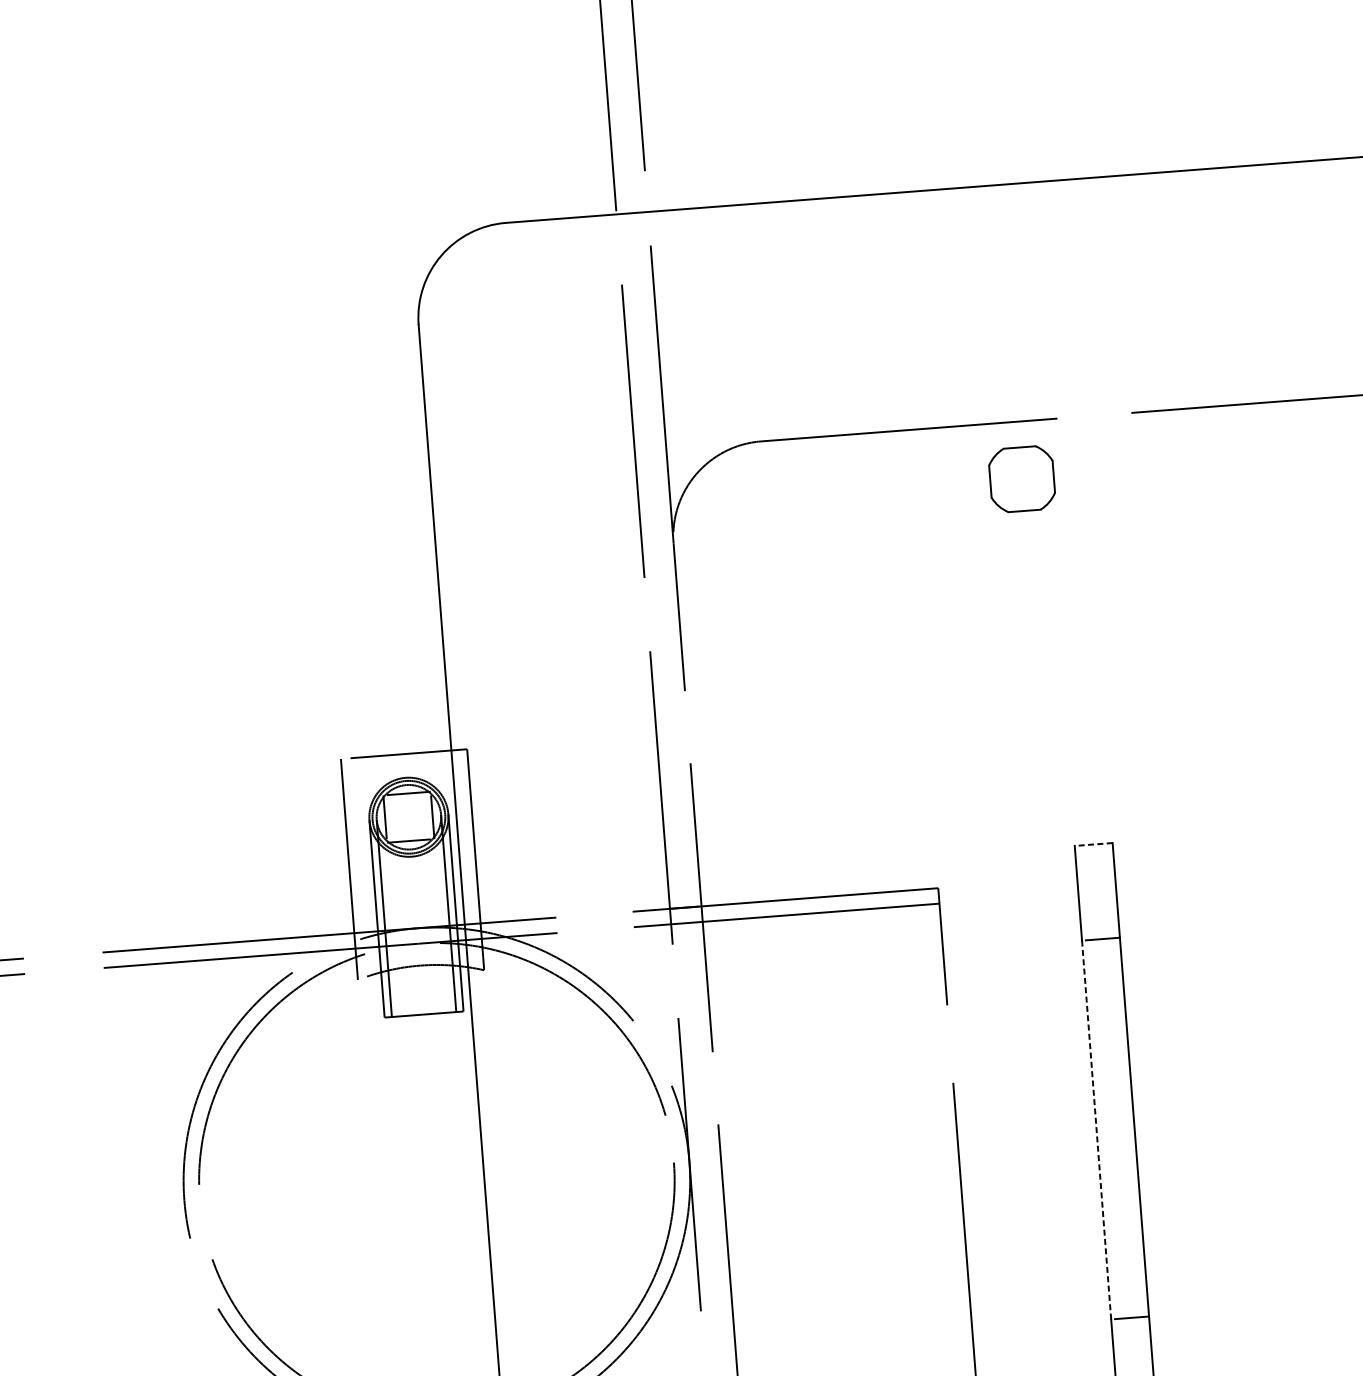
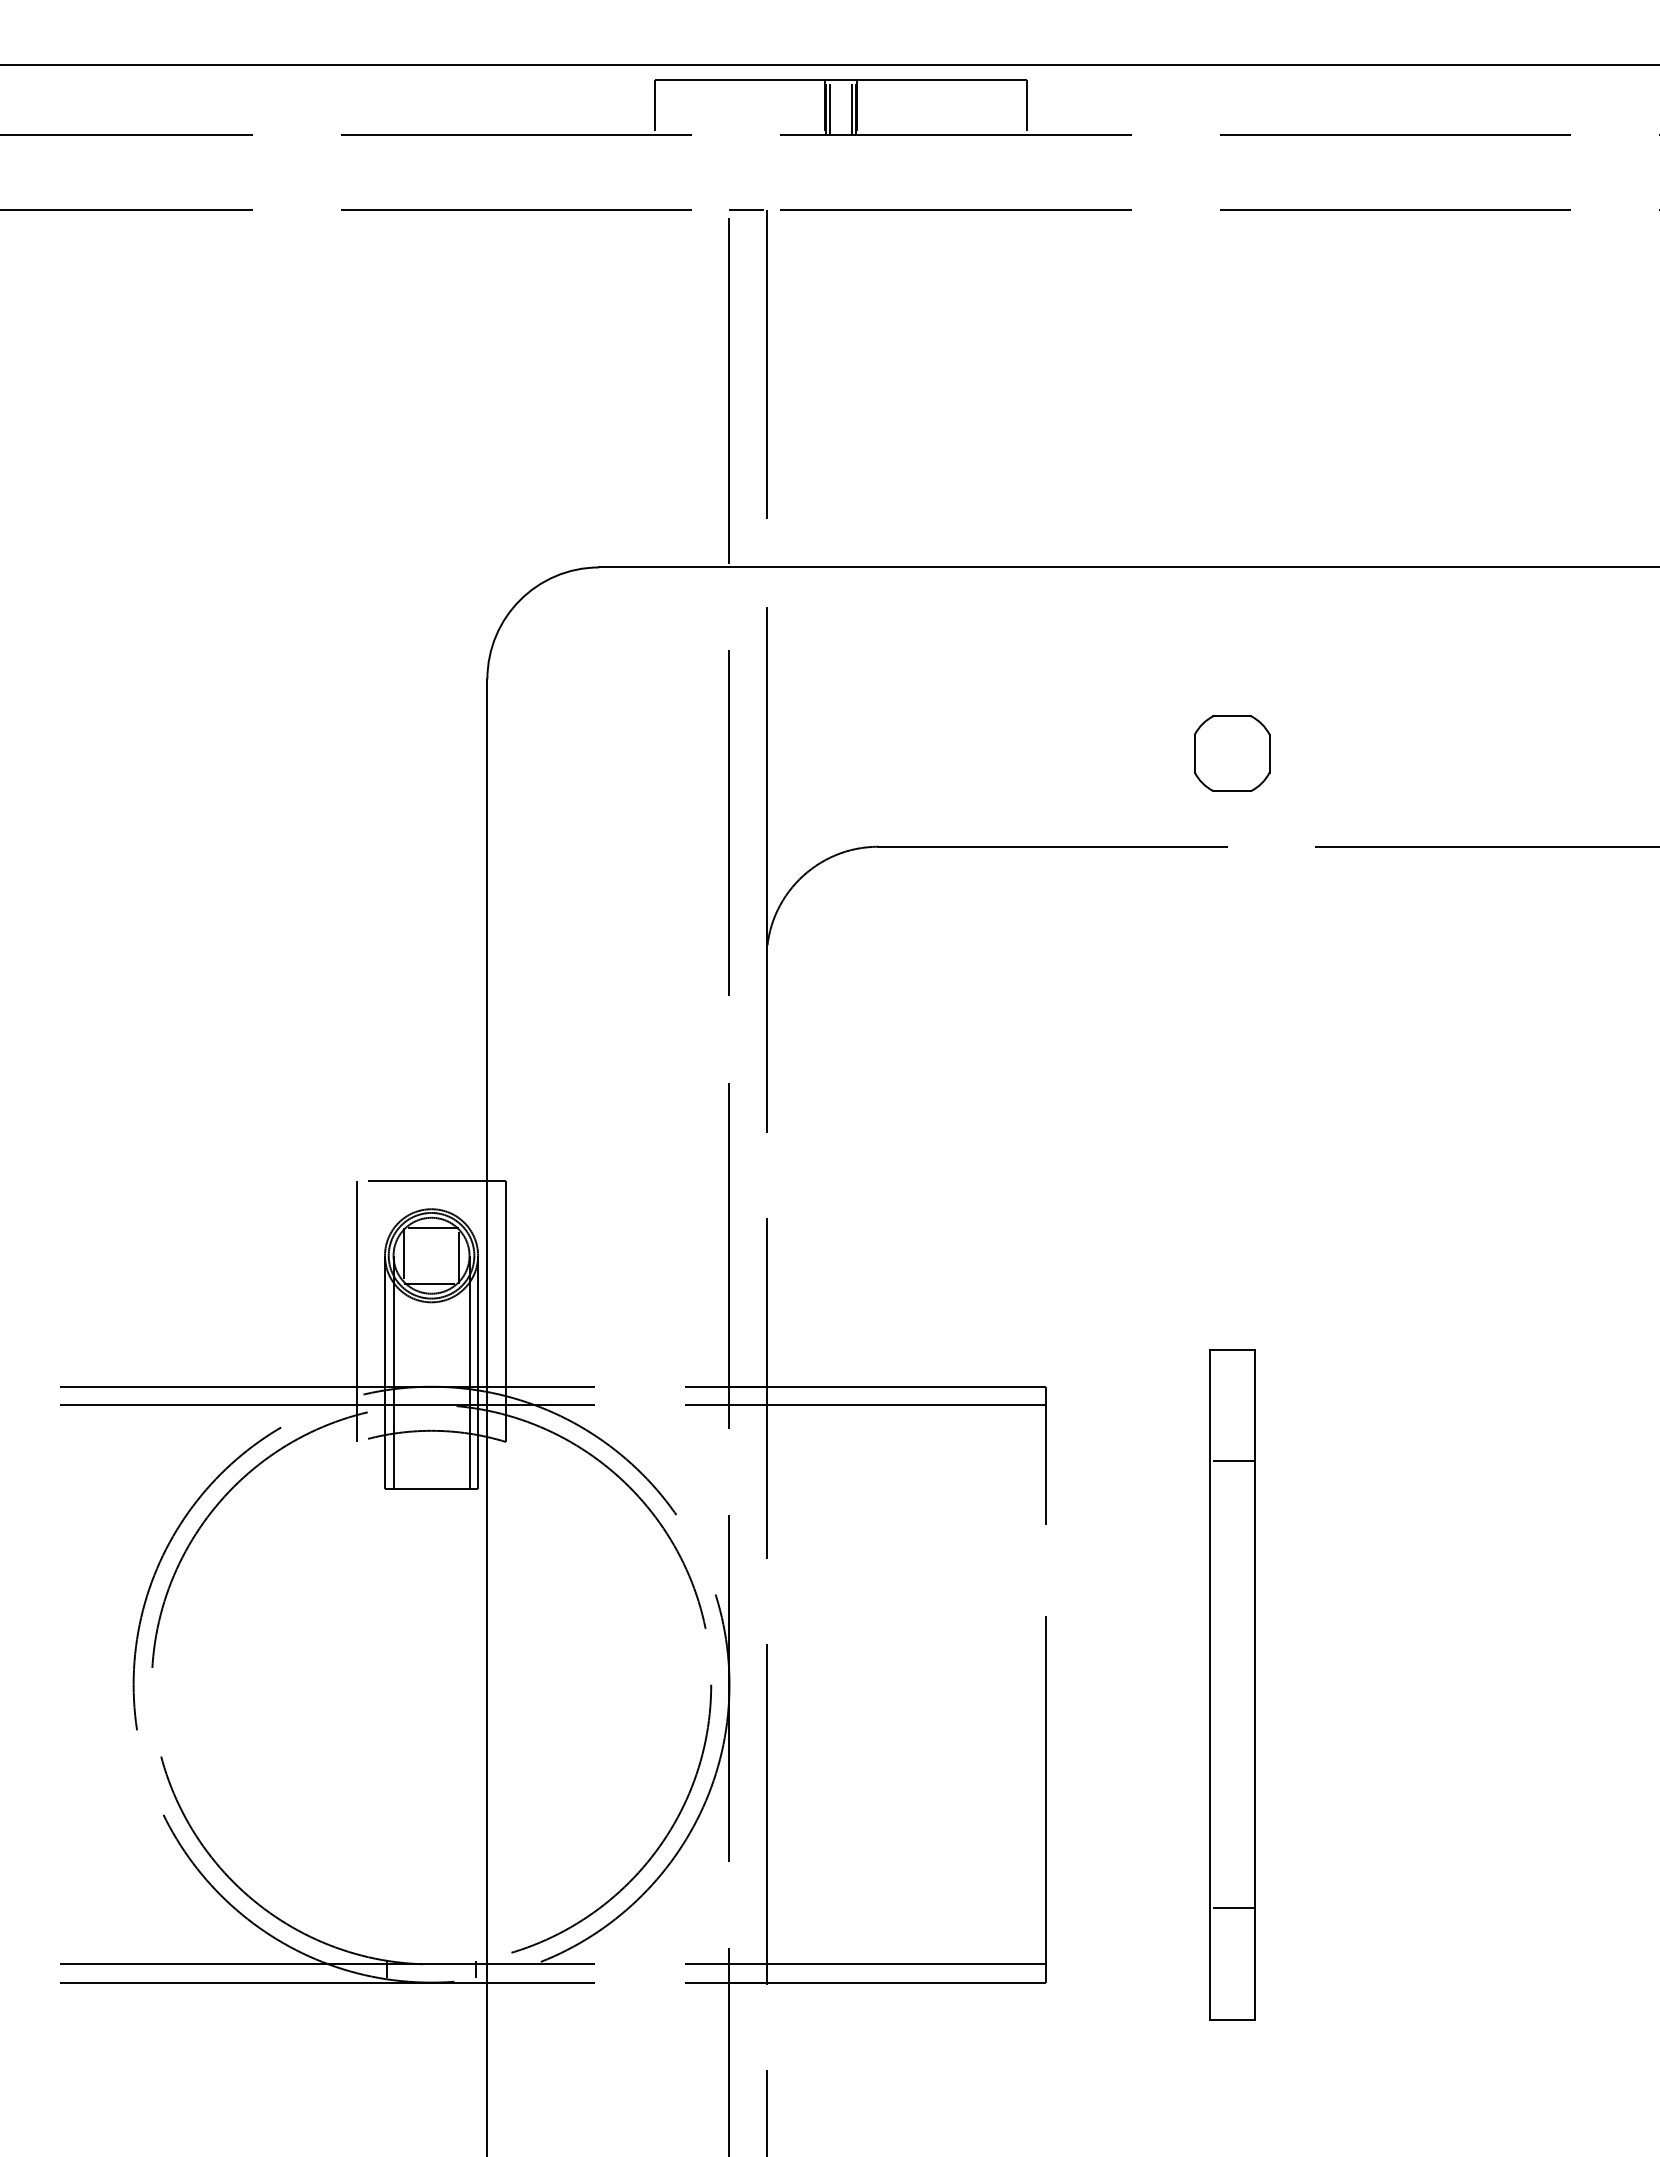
part: (1022, 479) -> (1232, 753), moved
line: (1093, 844) -> (1231, 1349), dashed -> solid
line: (1096, 1130) -> (1209, 1685), dashed -> solid

